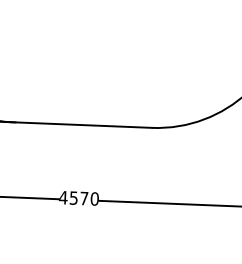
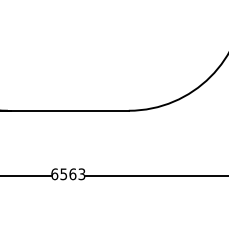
text: (79, 198) -> (68, 174), 4570 -> 6563

